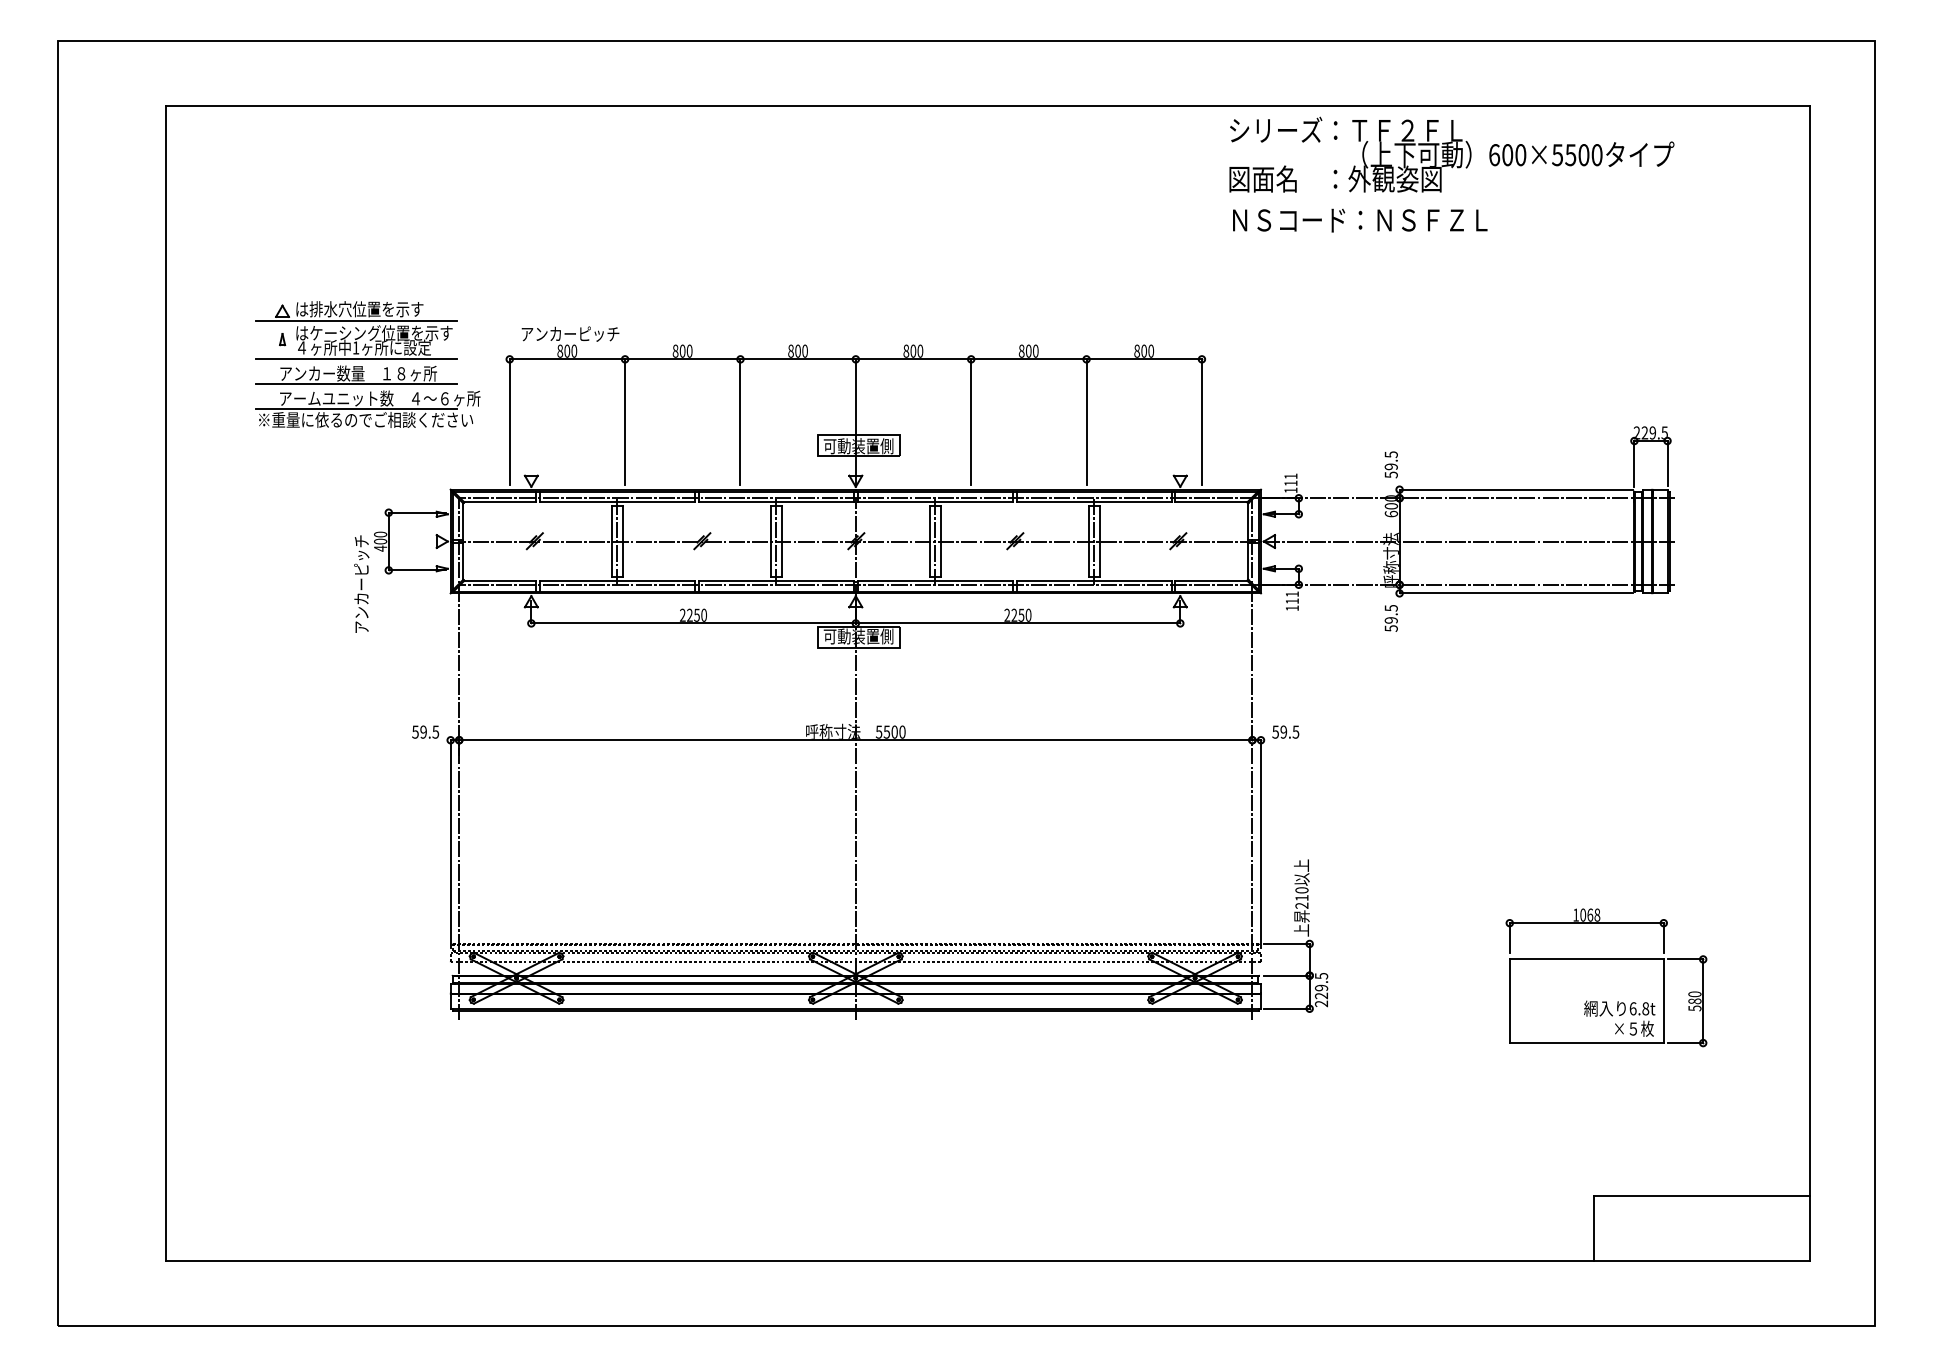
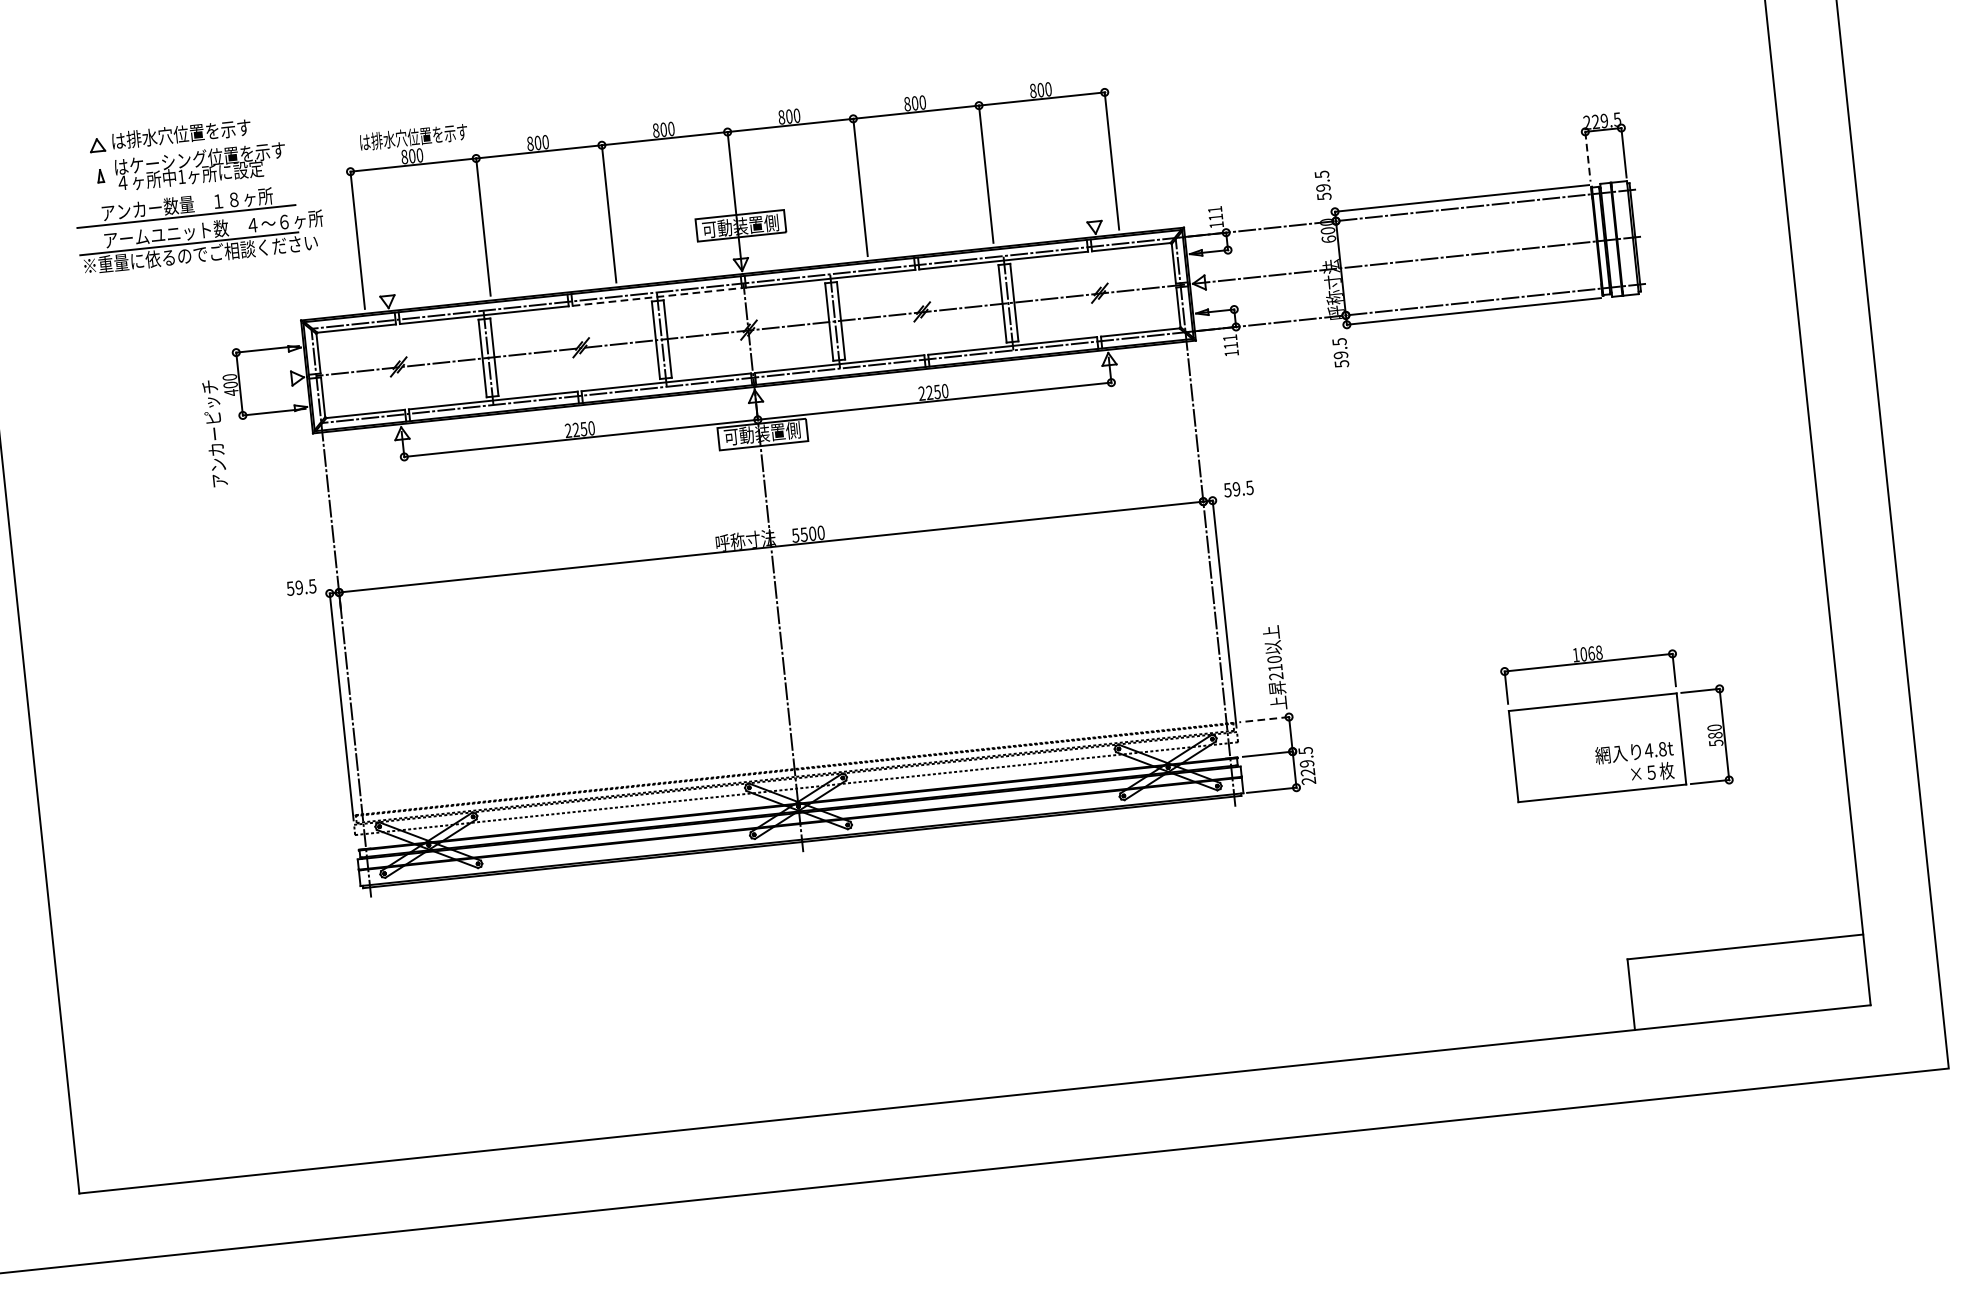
line: (356, 320) -> (179, 146), removed
text: (570, 333) -> (413, 136), アンカーピッチ -> は排水穴位置を示す
line: (356, 359) -> (183, 189), removed
line: (1634, 463) -> (1587, 156), solid -> dashed
line: (776, 502) -> (657, 297), solid -> dashed
line: (1286, 943) -> (1263, 719), solid -> dashed
text: (1632, 1008) -> (1648, 750), 6.8t -> 4.8t

